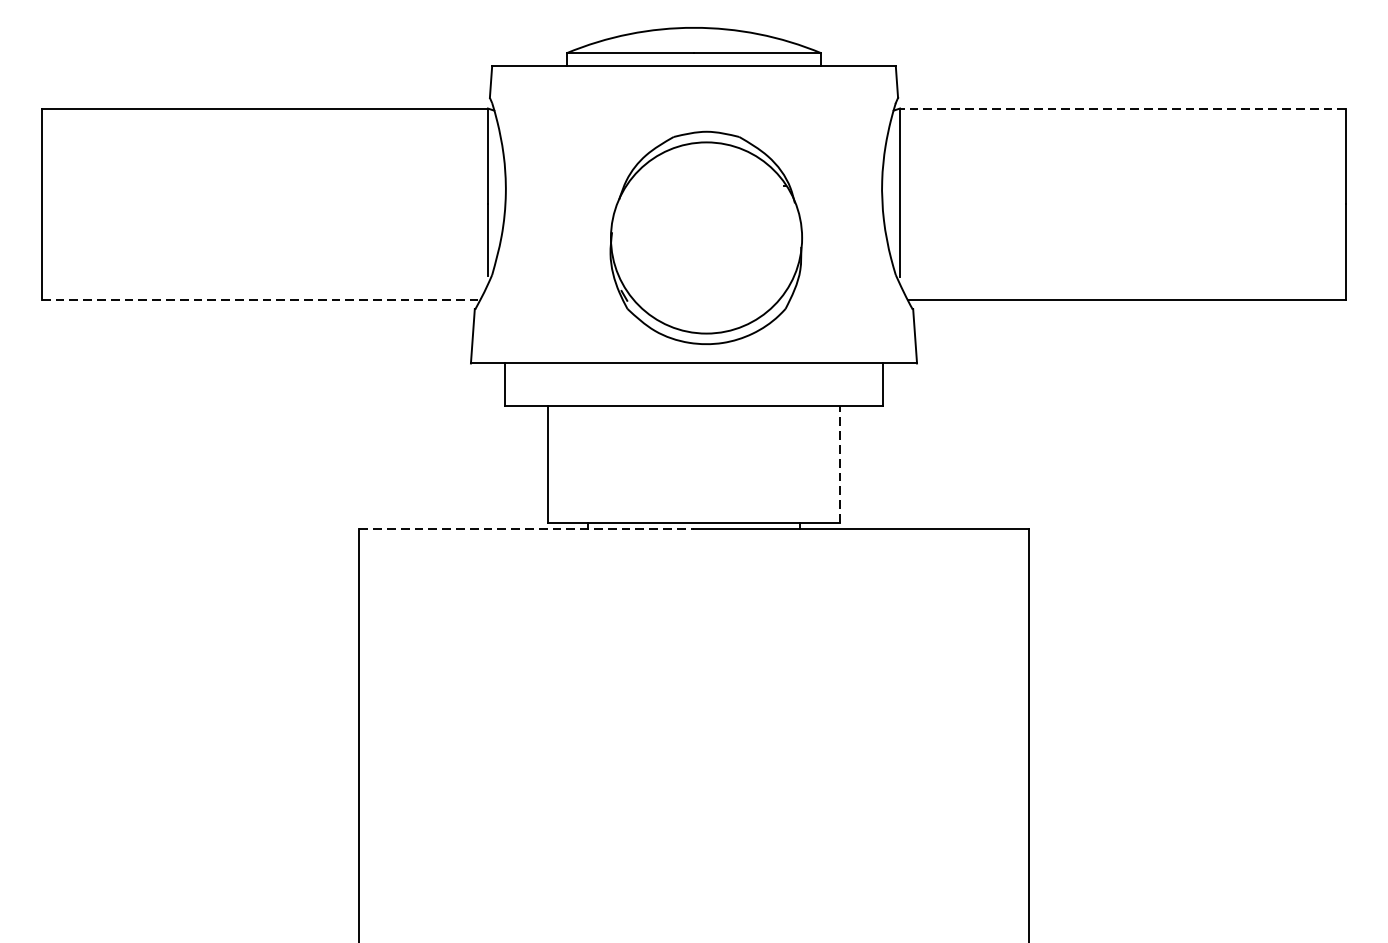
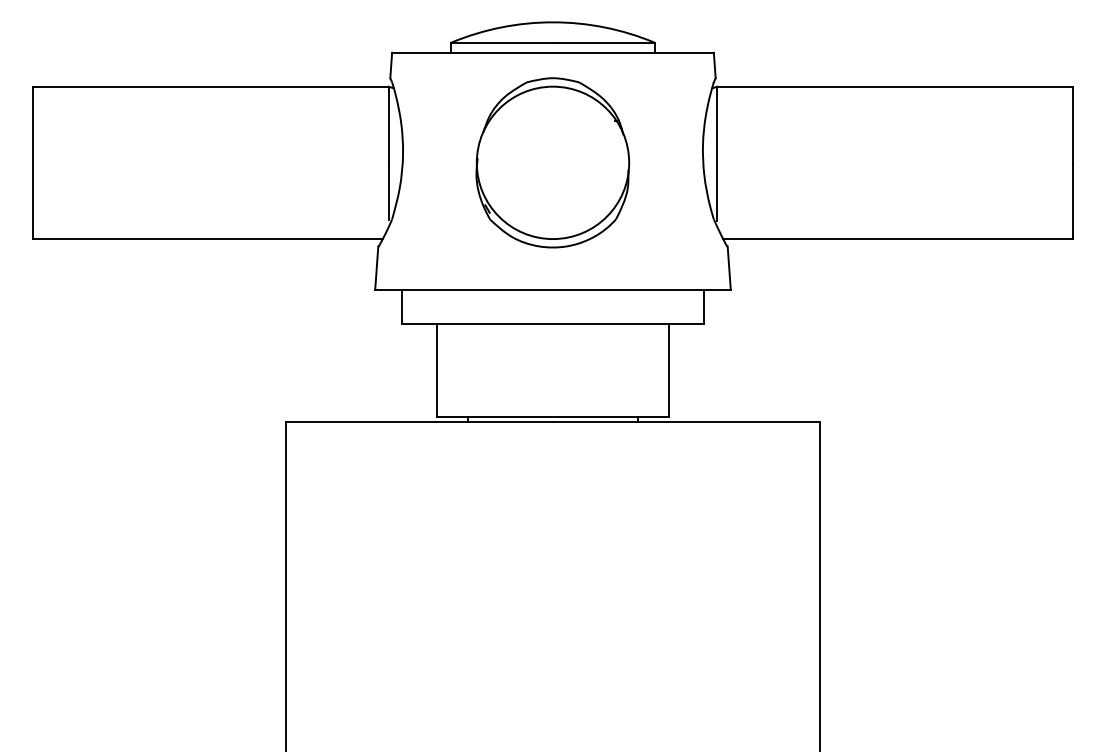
line: (1123, 108) -> (895, 86), dashed -> solid
part: (705, 237) -> (552, 162), moved
line: (260, 300) -> (207, 239), dashed -> solid
line: (838, 464) -> (668, 370), dashed -> solid
line: (527, 528) -> (420, 421), dashed -> solid

